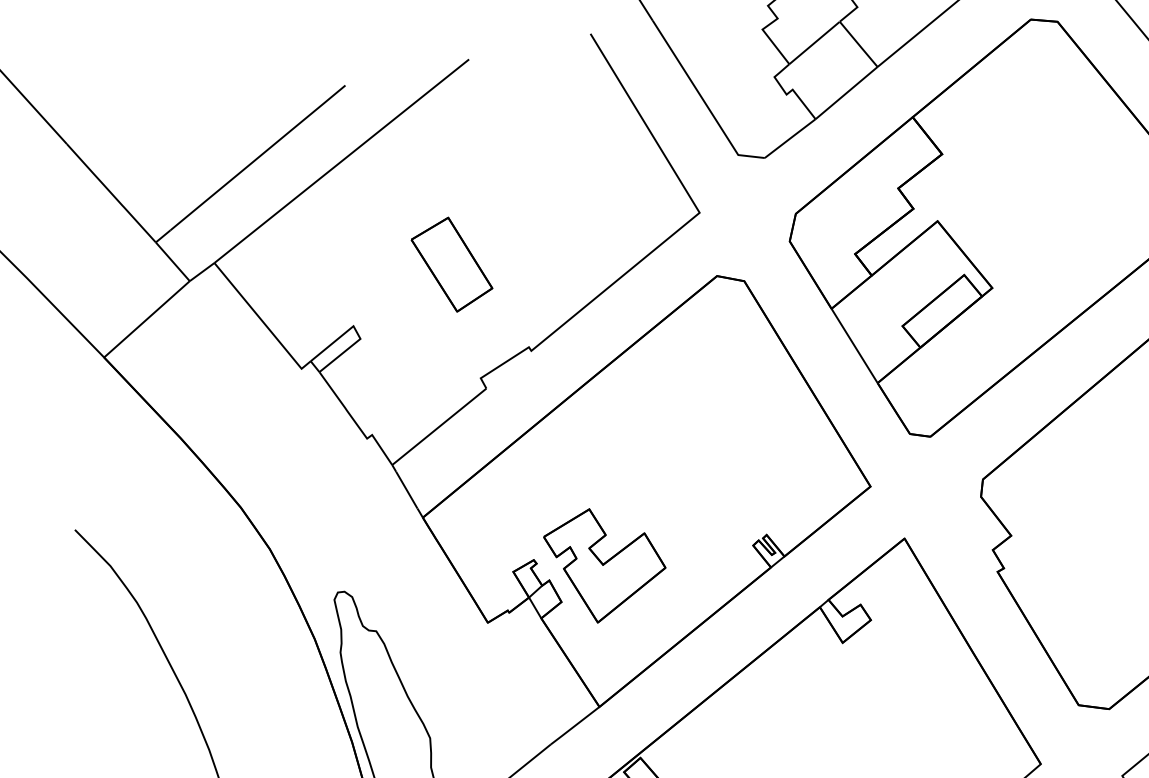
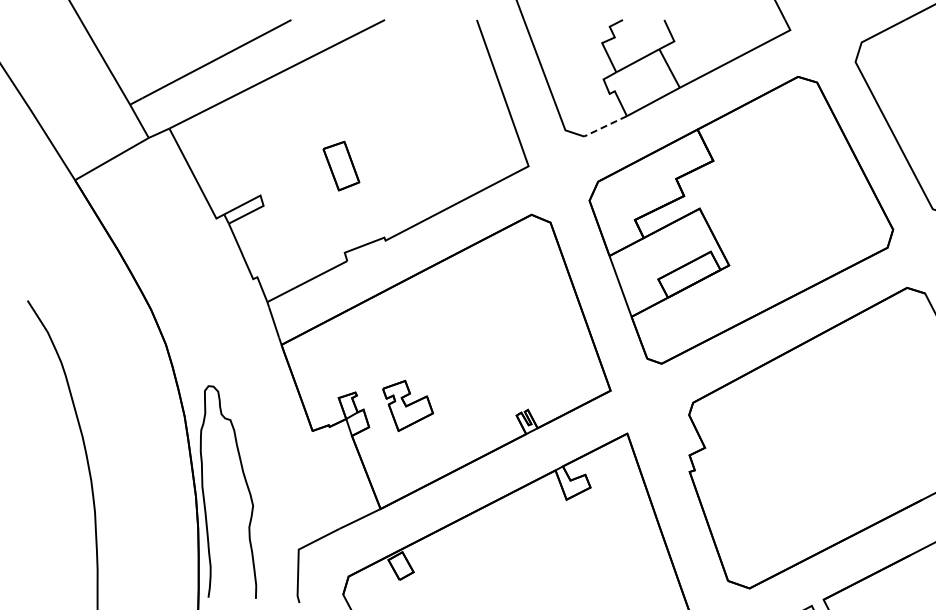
line: (790, 138) -> (605, 126), solid -> dashed
part: (452, 263) -> (341, 165), size x0.7
part: (606, 562) -> (407, 405), size x0.6

